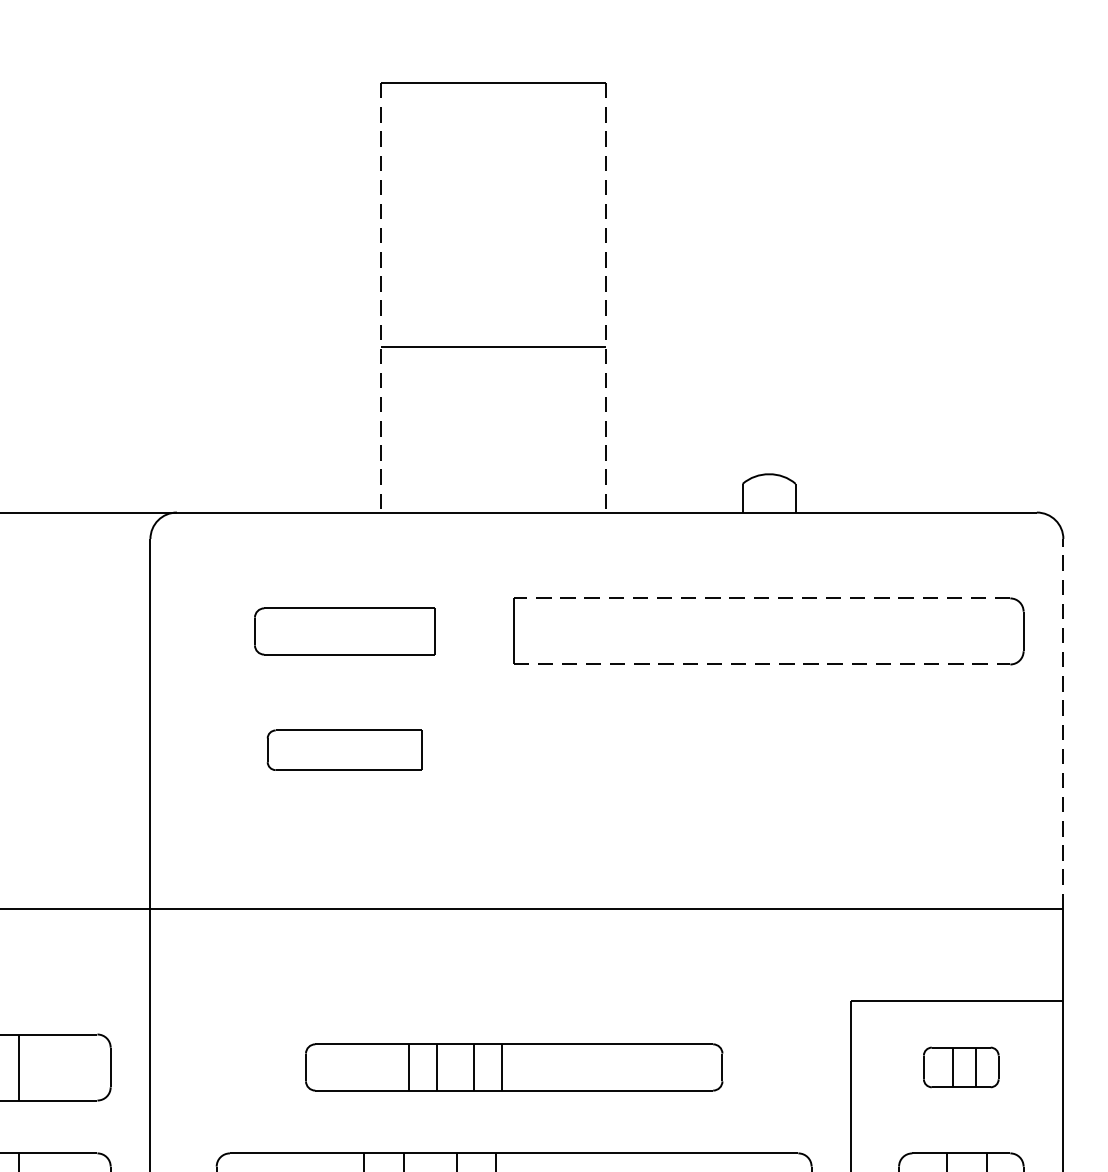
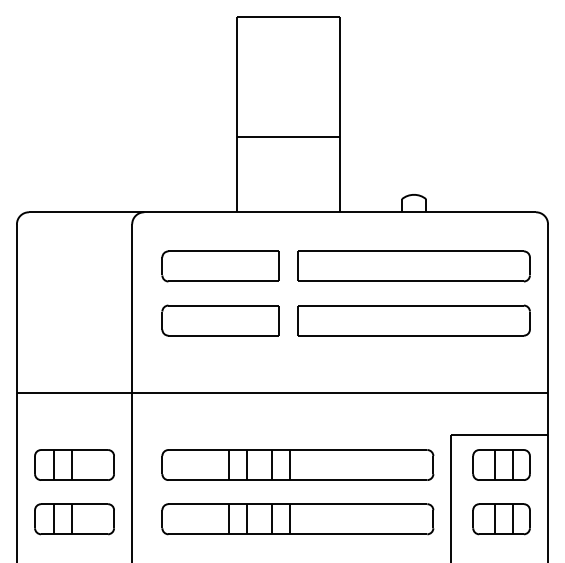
line: (381, 297) -> (237, 114), dashed -> solid
line: (605, 297) -> (339, 114), dashed -> solid
line: (761, 598) -> (410, 251), dashed -> solid
part: (344, 631) -> (220, 266), size x1.43
line: (763, 664) -> (411, 281), dashed -> solid
line: (1064, 723) -> (548, 308), dashed -> solid
part: (344, 750) -> (220, 320), size x1.67
part: (767, 750) -> (413, 320), added
part: (513, 1066) -> (297, 464), size x1.43
part: (961, 1066) -> (501, 464), size x1.67

